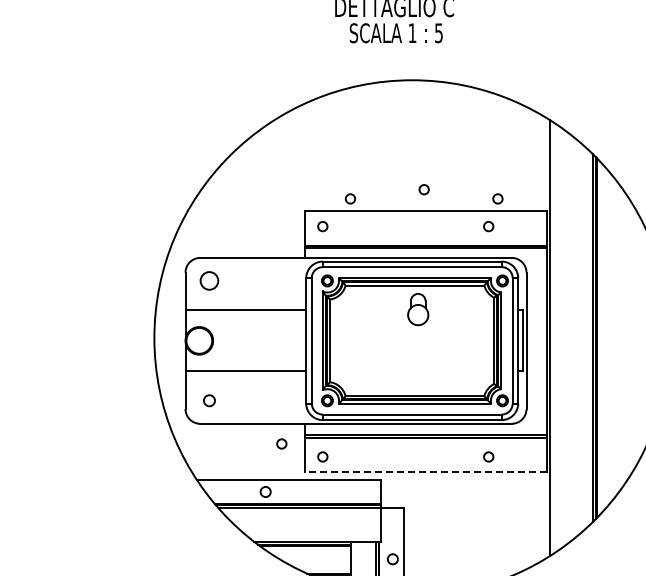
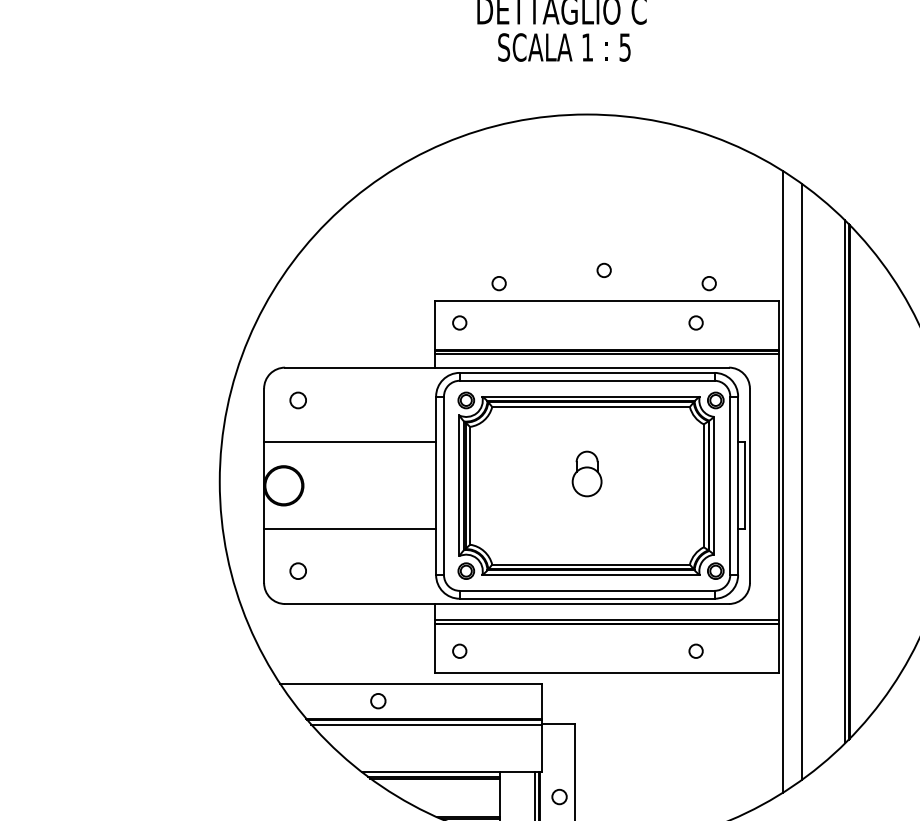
circle: (209, 280) -> (298, 399), size x0.62
part: (418, 309) -> (587, 473), moved
line: (562, 337) -> (801, 481), added
circle: (281, 443) -> (400, 632), removed
line: (426, 472) -> (607, 673), dashed -> solid

